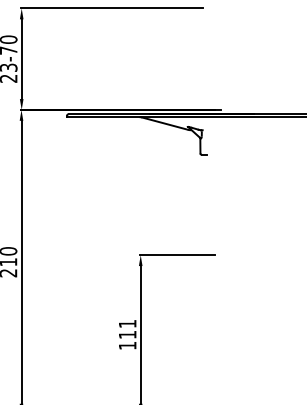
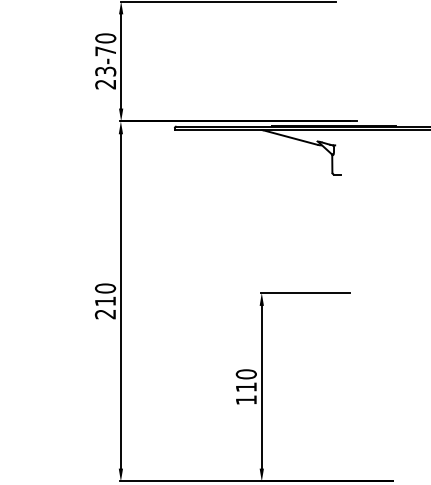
text: (126, 324) -> (245, 374), 111 -> 110

